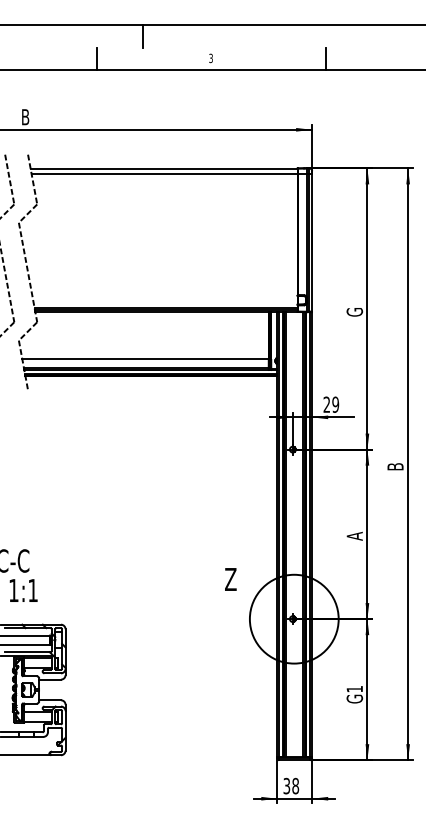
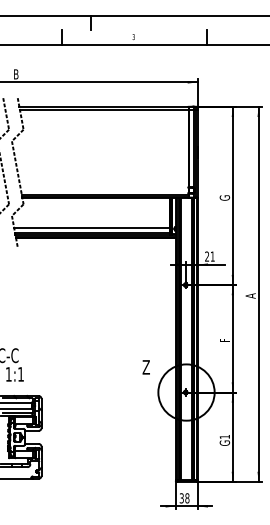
text: (335, 404) -> (212, 256), 29 -> 21
text: (395, 466) -> (250, 295), B -> A
text: (354, 535) -> (224, 339), A -> F

